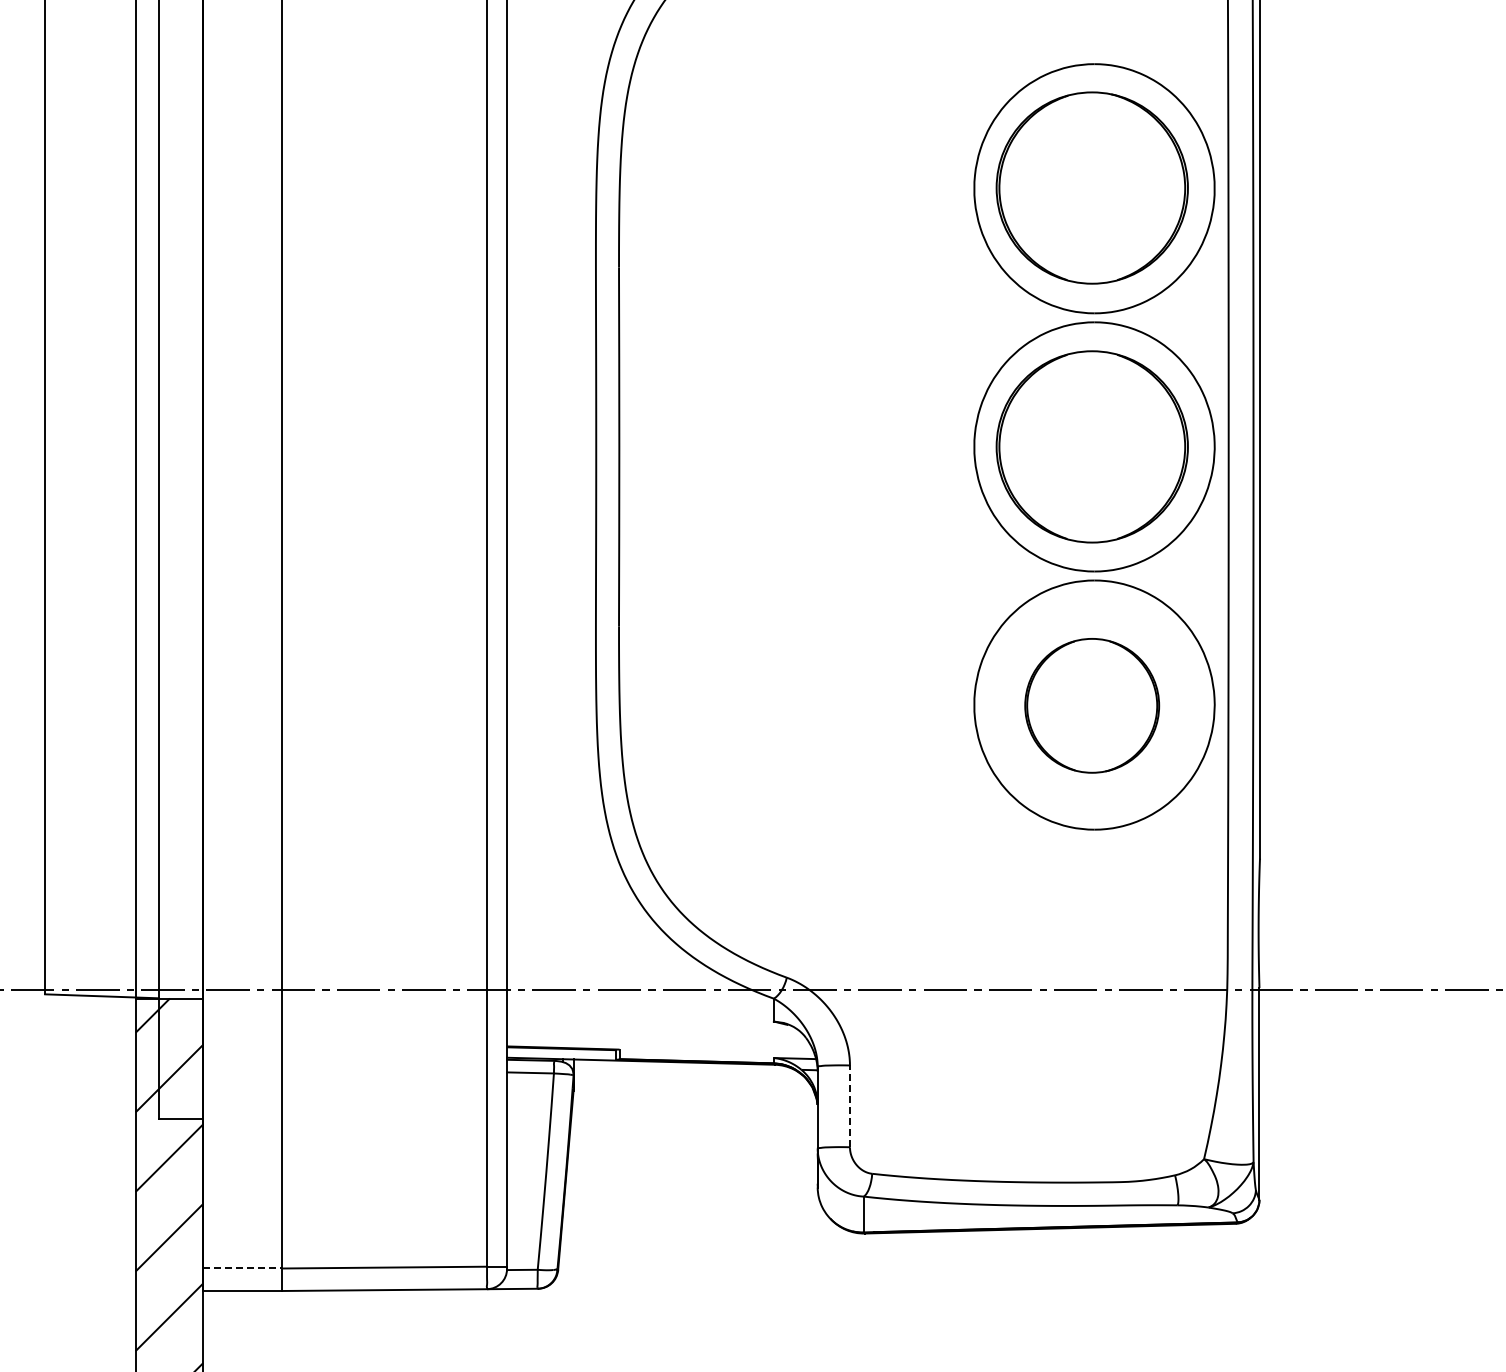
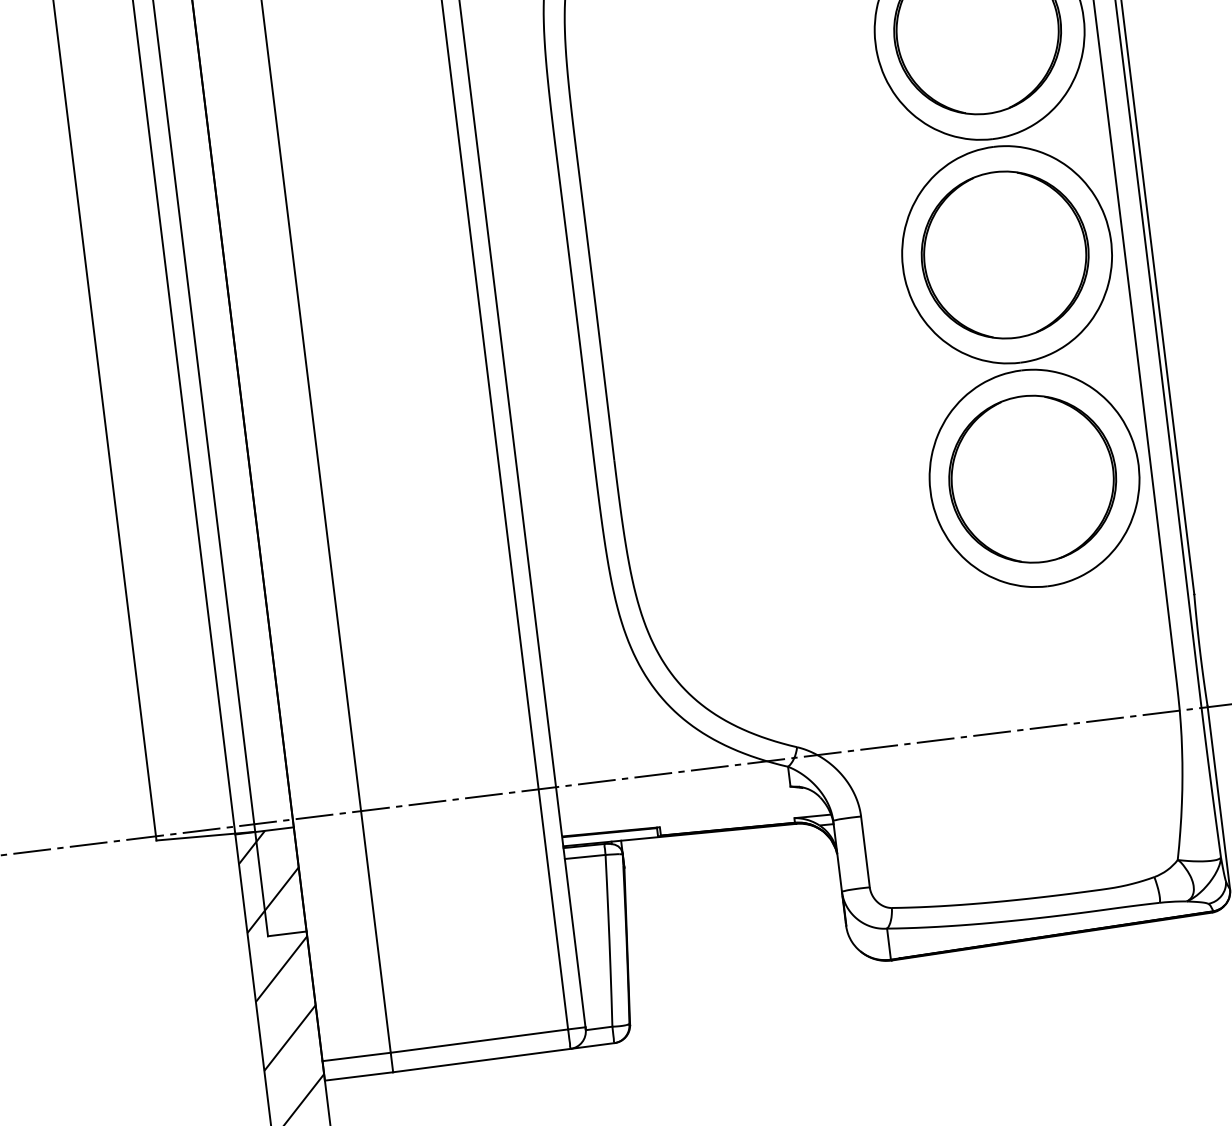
part: (1091, 705) -> (1032, 479), size x1.43
line: (849, 1106) -> (865, 852), dashed -> solid
line: (243, 1268) -> (357, 1056), dashed -> solid

